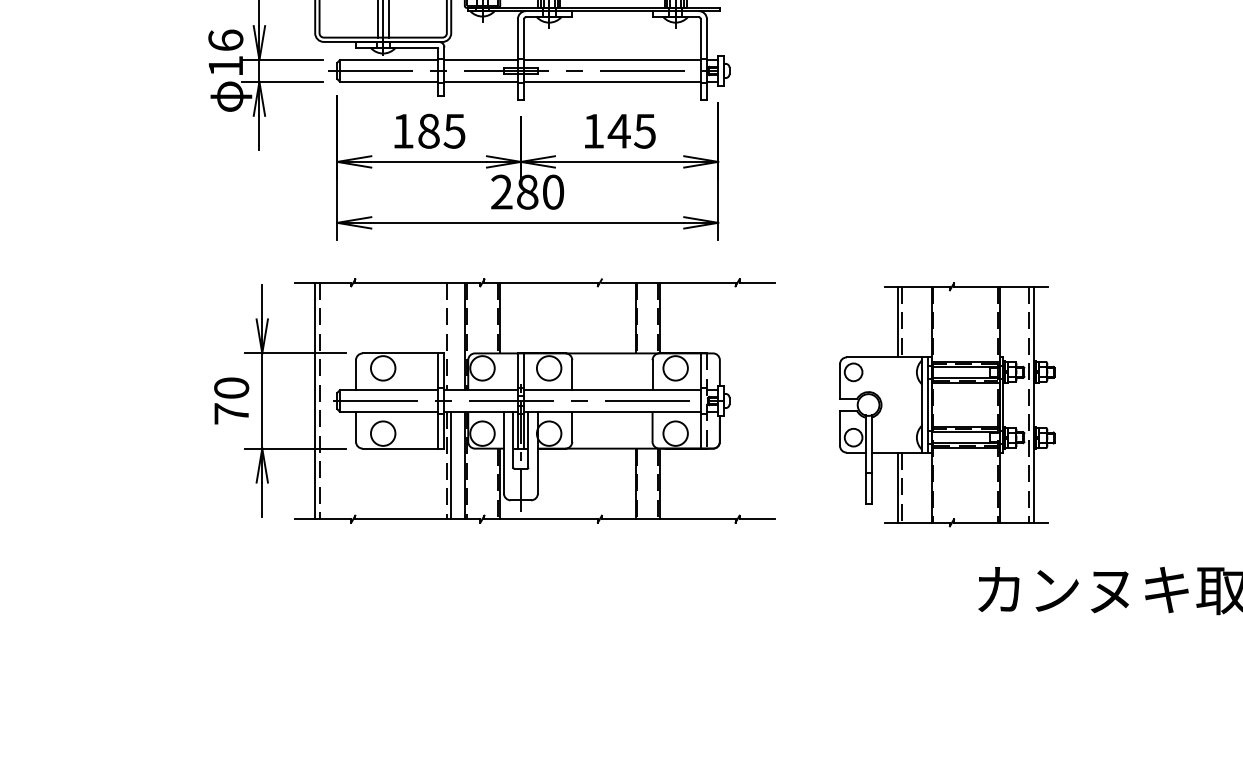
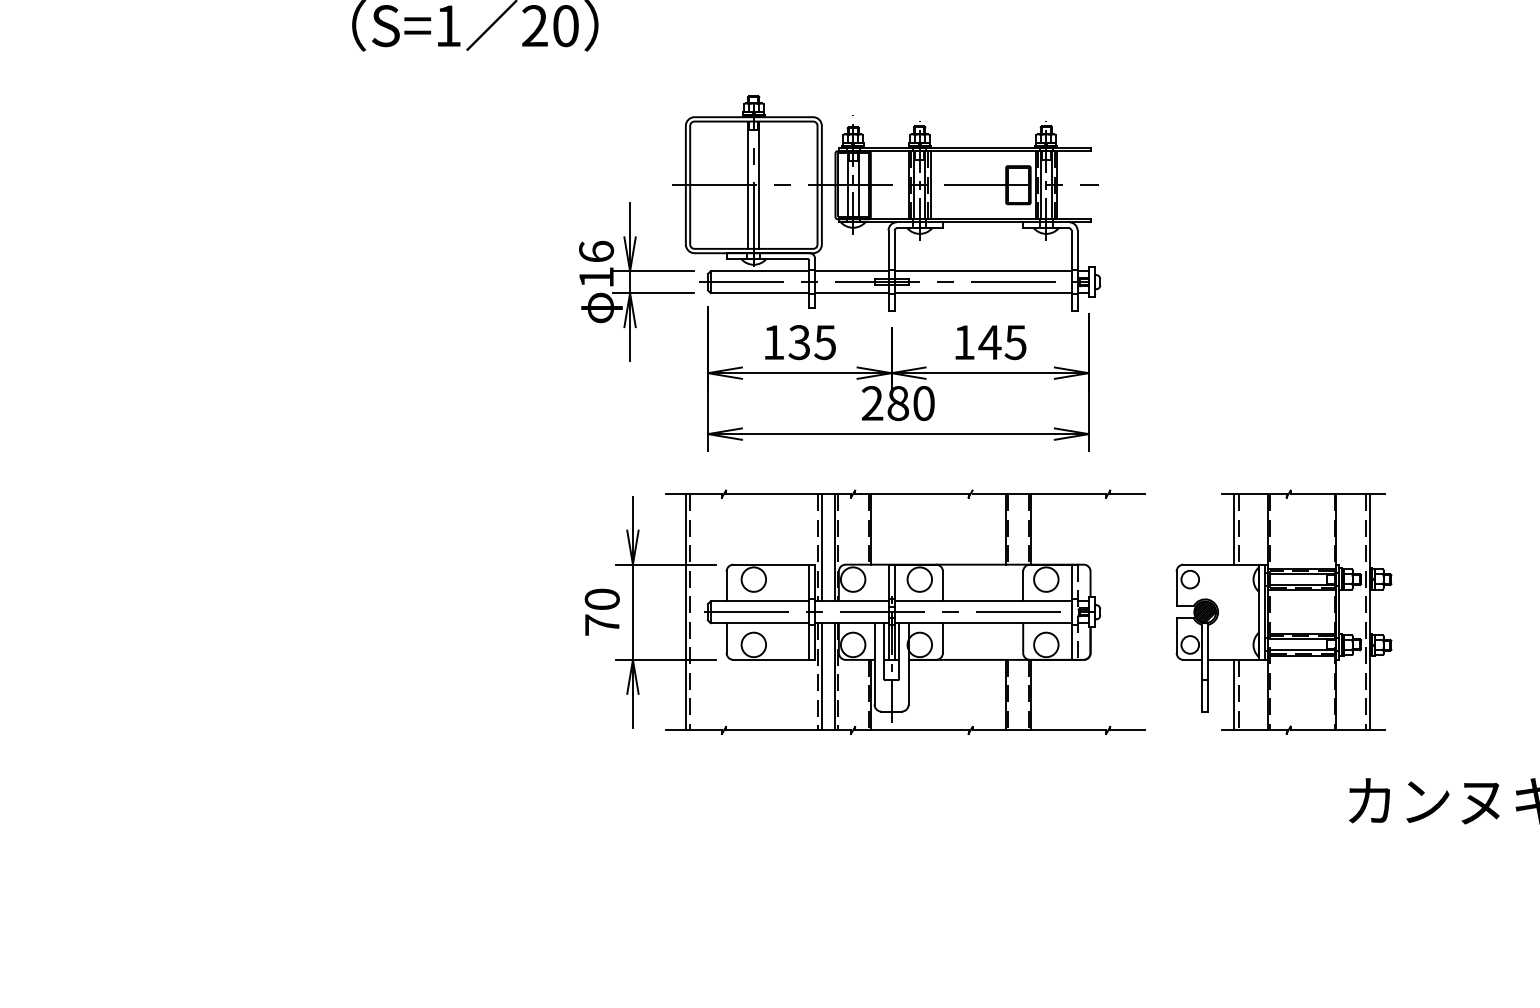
text: (428, 131) -> (799, 342), 185 -> 135
line: (450, 336) -> (821, 547), added
part: (946, 404) -> (1283, 611), moved

